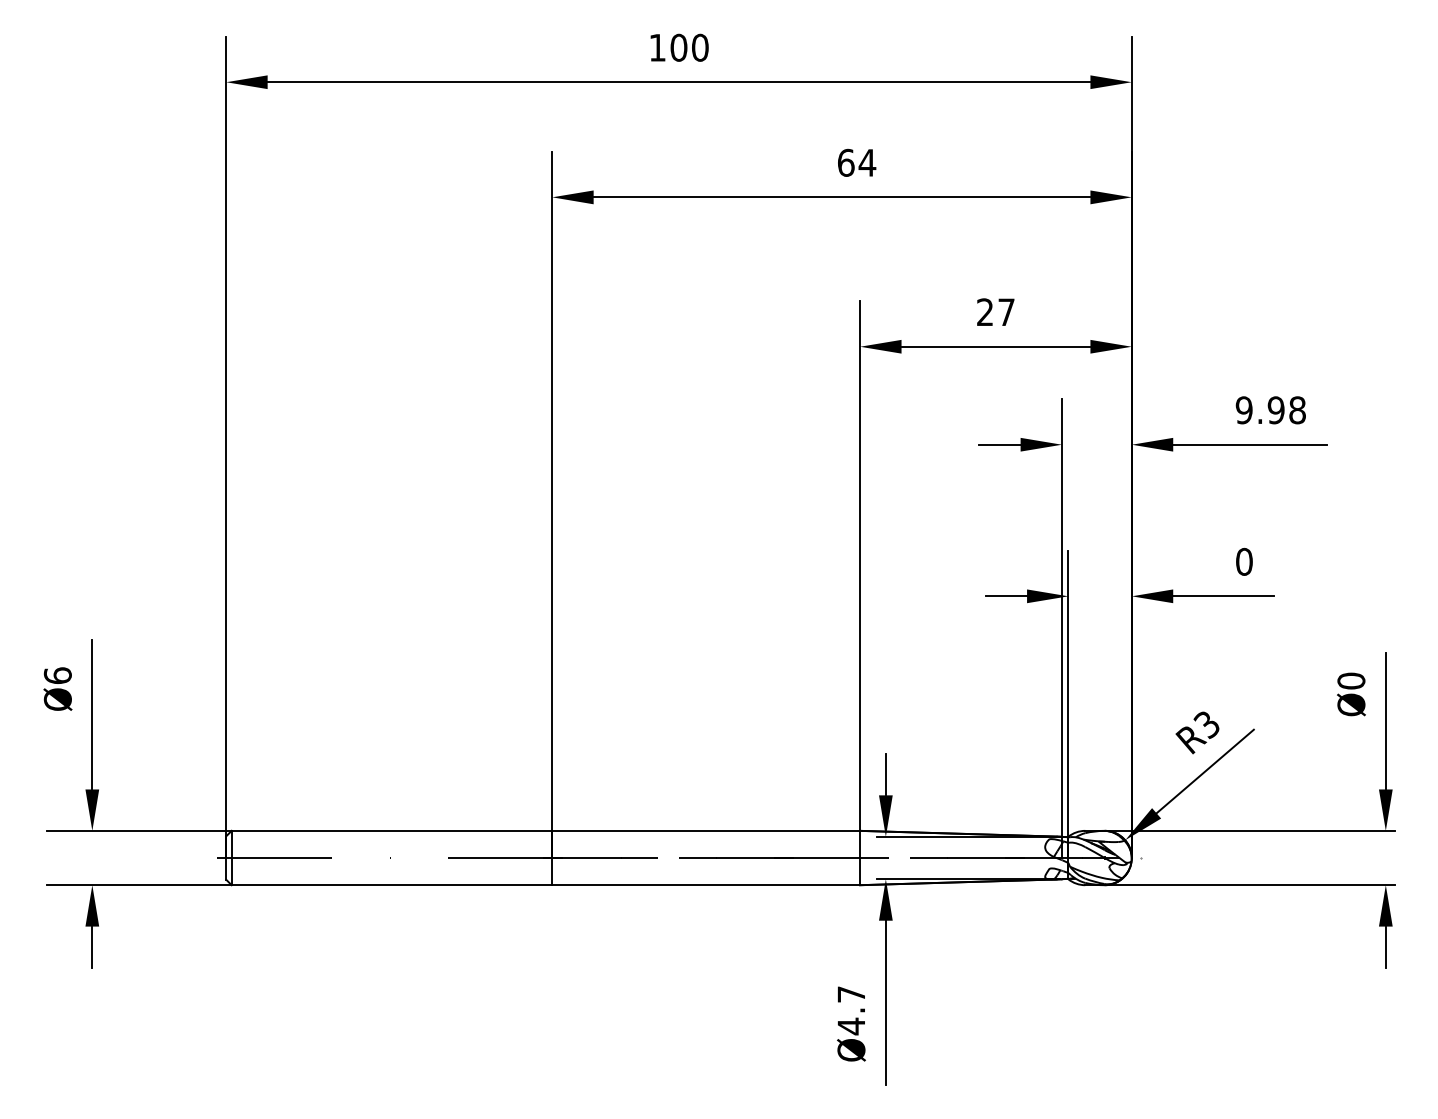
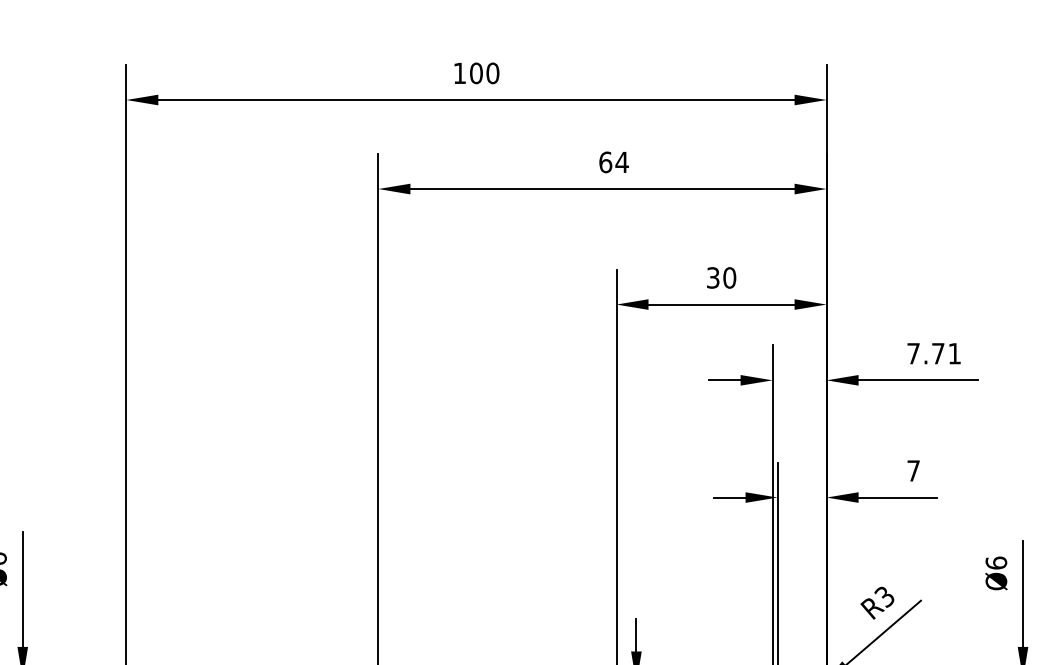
text: (995, 312) -> (721, 278), 27 -> 30
text: (1270, 410) -> (933, 353), 9.98 -> 7.71
text: (1244, 561) -> (913, 470), 0 -> 7
text: (1351, 680) -> (996, 562), Ø0 -> Ø6

